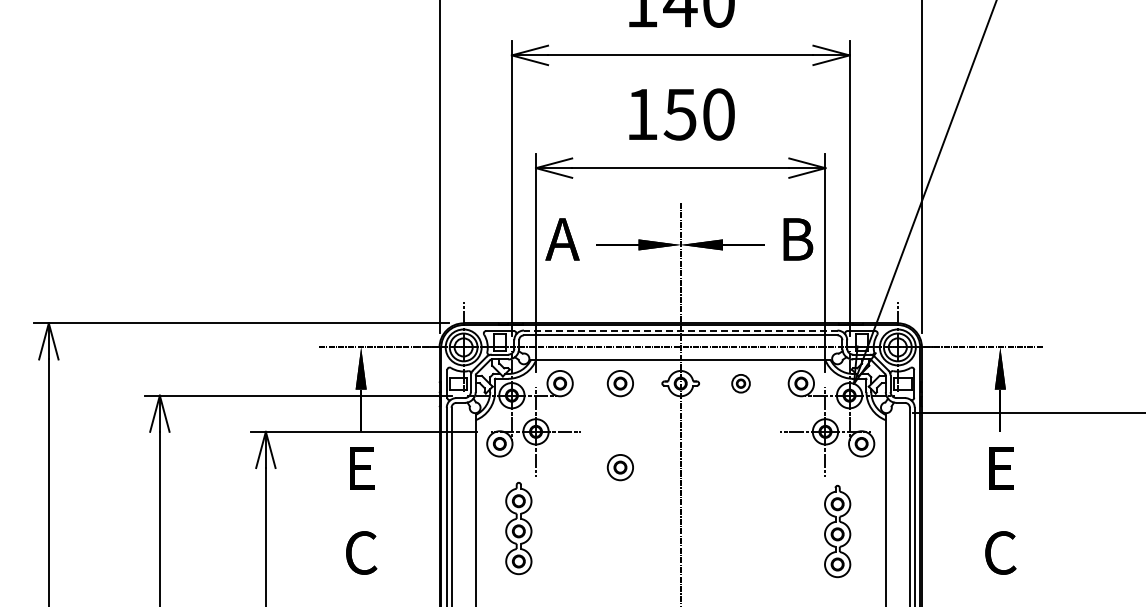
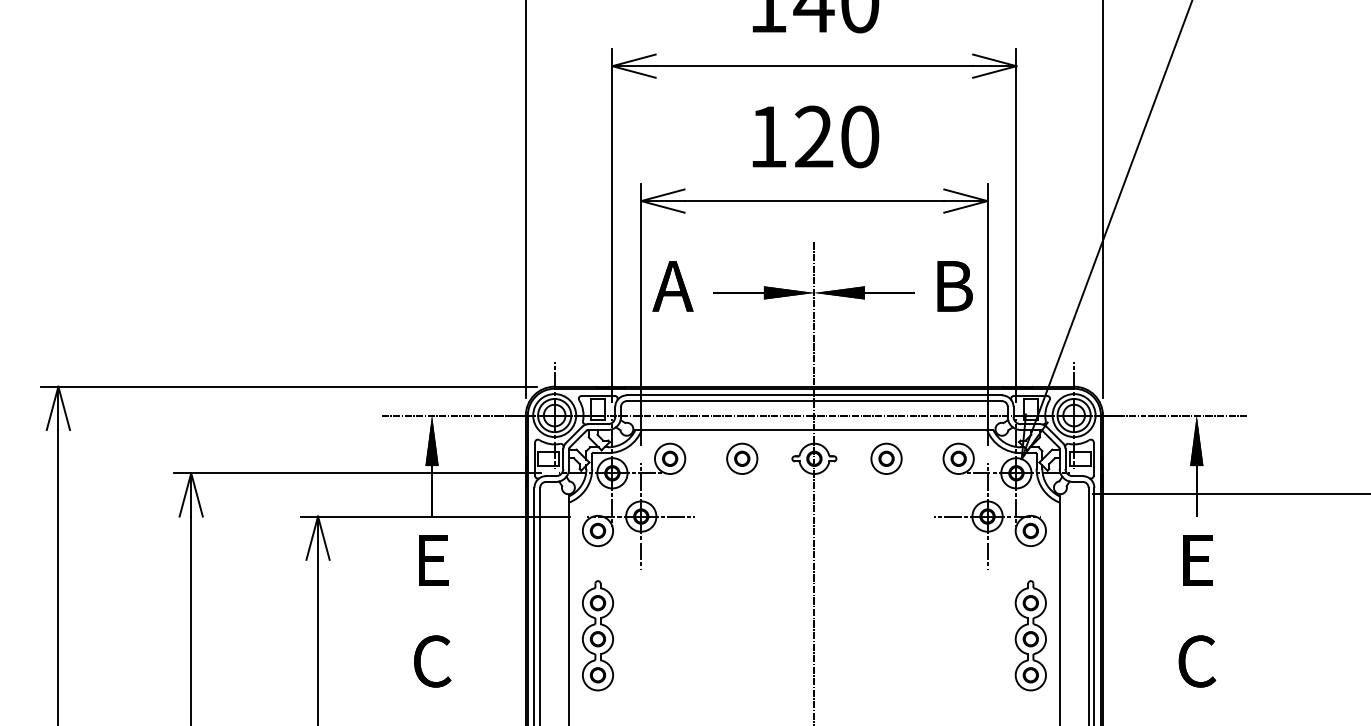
text: (679, 114) -> (812, 136), 150 -> 120
line: (680, 330) -> (814, 395), dashed -> solid
part: (740, 383) -> (885, 458), size x1.43
part: (619, 467) -> (741, 559), removed
part: (518, 528) -> (597, 635), moved
part: (837, 531) -> (1030, 635), moved

